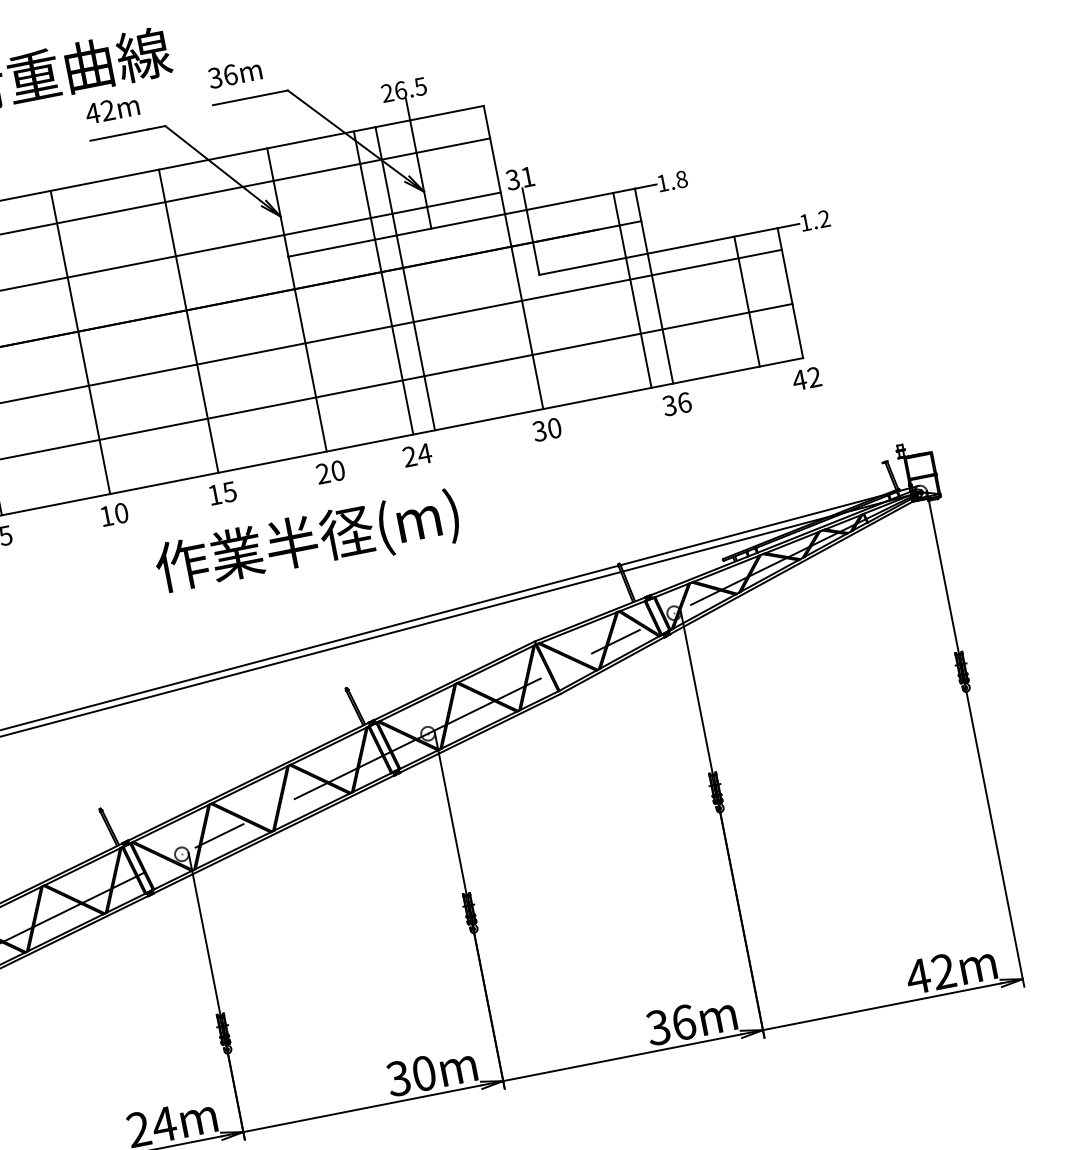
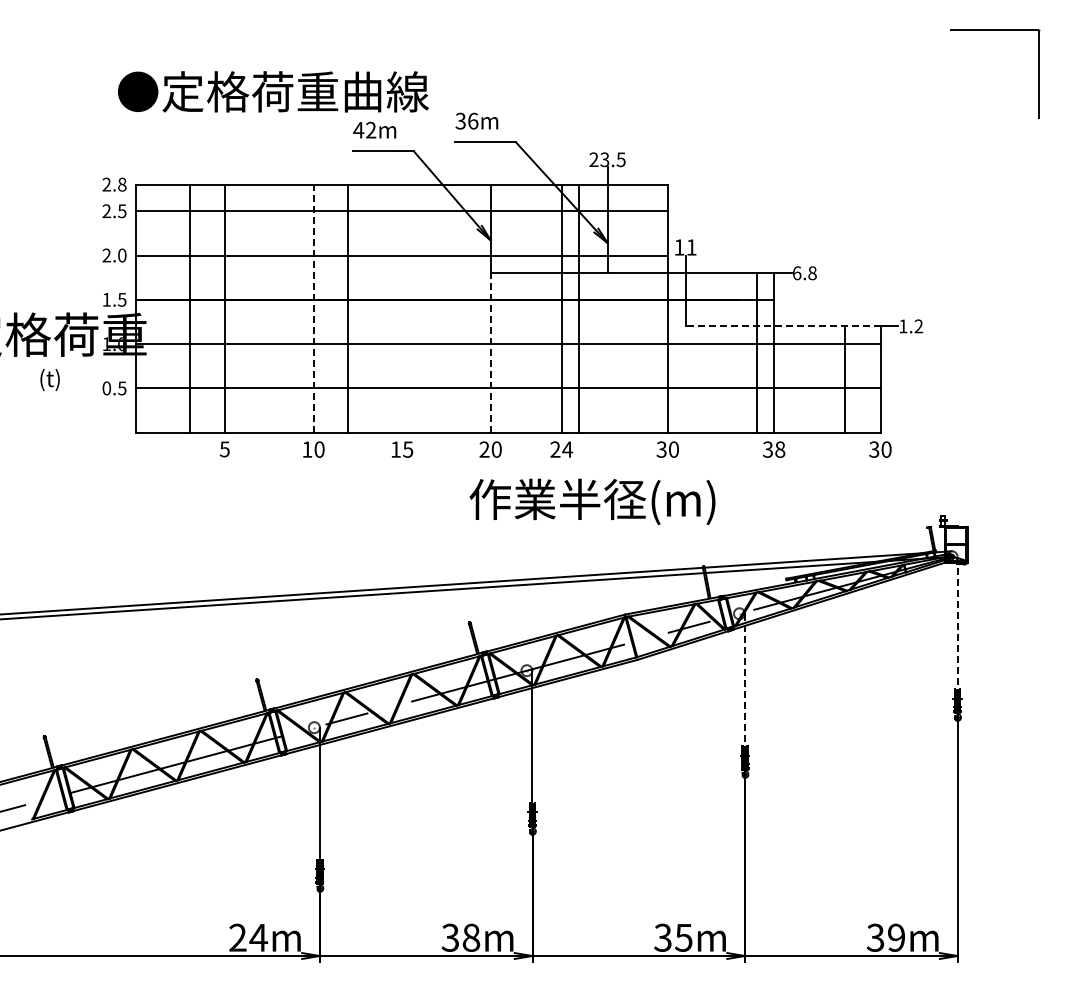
text: (400, 90) -> (604, 159), 26.5 -> 23.5
text: (513, 179) -> (679, 247), 31 -> 11
text: (663, 183) -> (797, 273), 1.8 -> 6.8
line: (657, 251) -> (782, 326), solid -> dashed
line: (189, 320) -> (348, 308), moved
line: (80, 342) -> (313, 308), solid -> dashed
line: (307, 354) -> (490, 353), solid -> dashed
text: (805, 378) -> (879, 449), 42 -> 30
text: (684, 402) -> (780, 449), 36 -> 38
text: (307, 542) -> (592, 501), moved
line: (942, 572) -> (957, 623), solid -> dashed
line: (697, 693) -> (745, 680), solid -> dashed
text: (930, 973) -> (885, 937), 42m -> 39m
text: (683, 1022) -> (683, 937), 36m -> 35m
text: (424, 1073) -> (471, 937), 30m -> 38m

